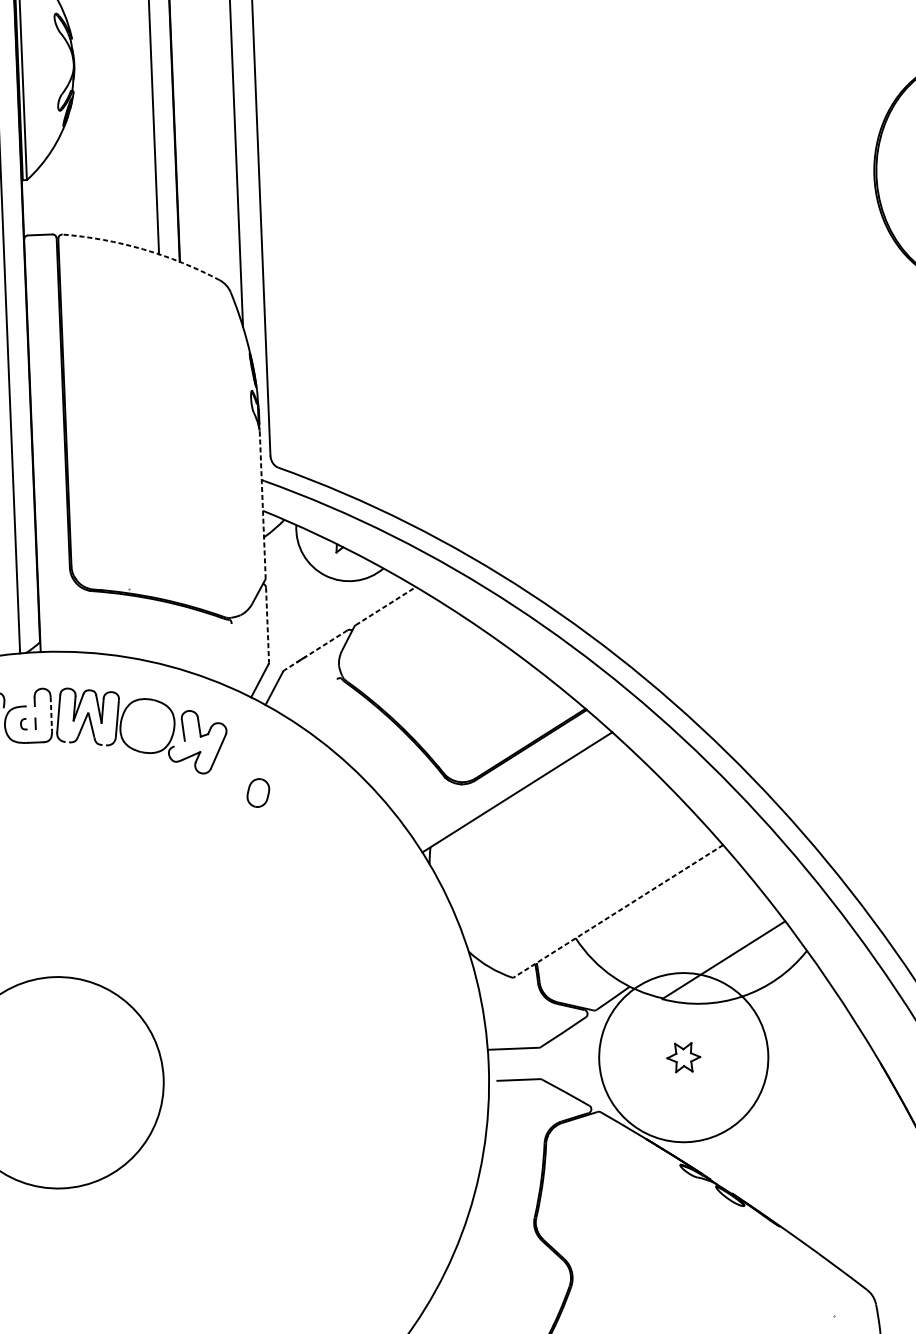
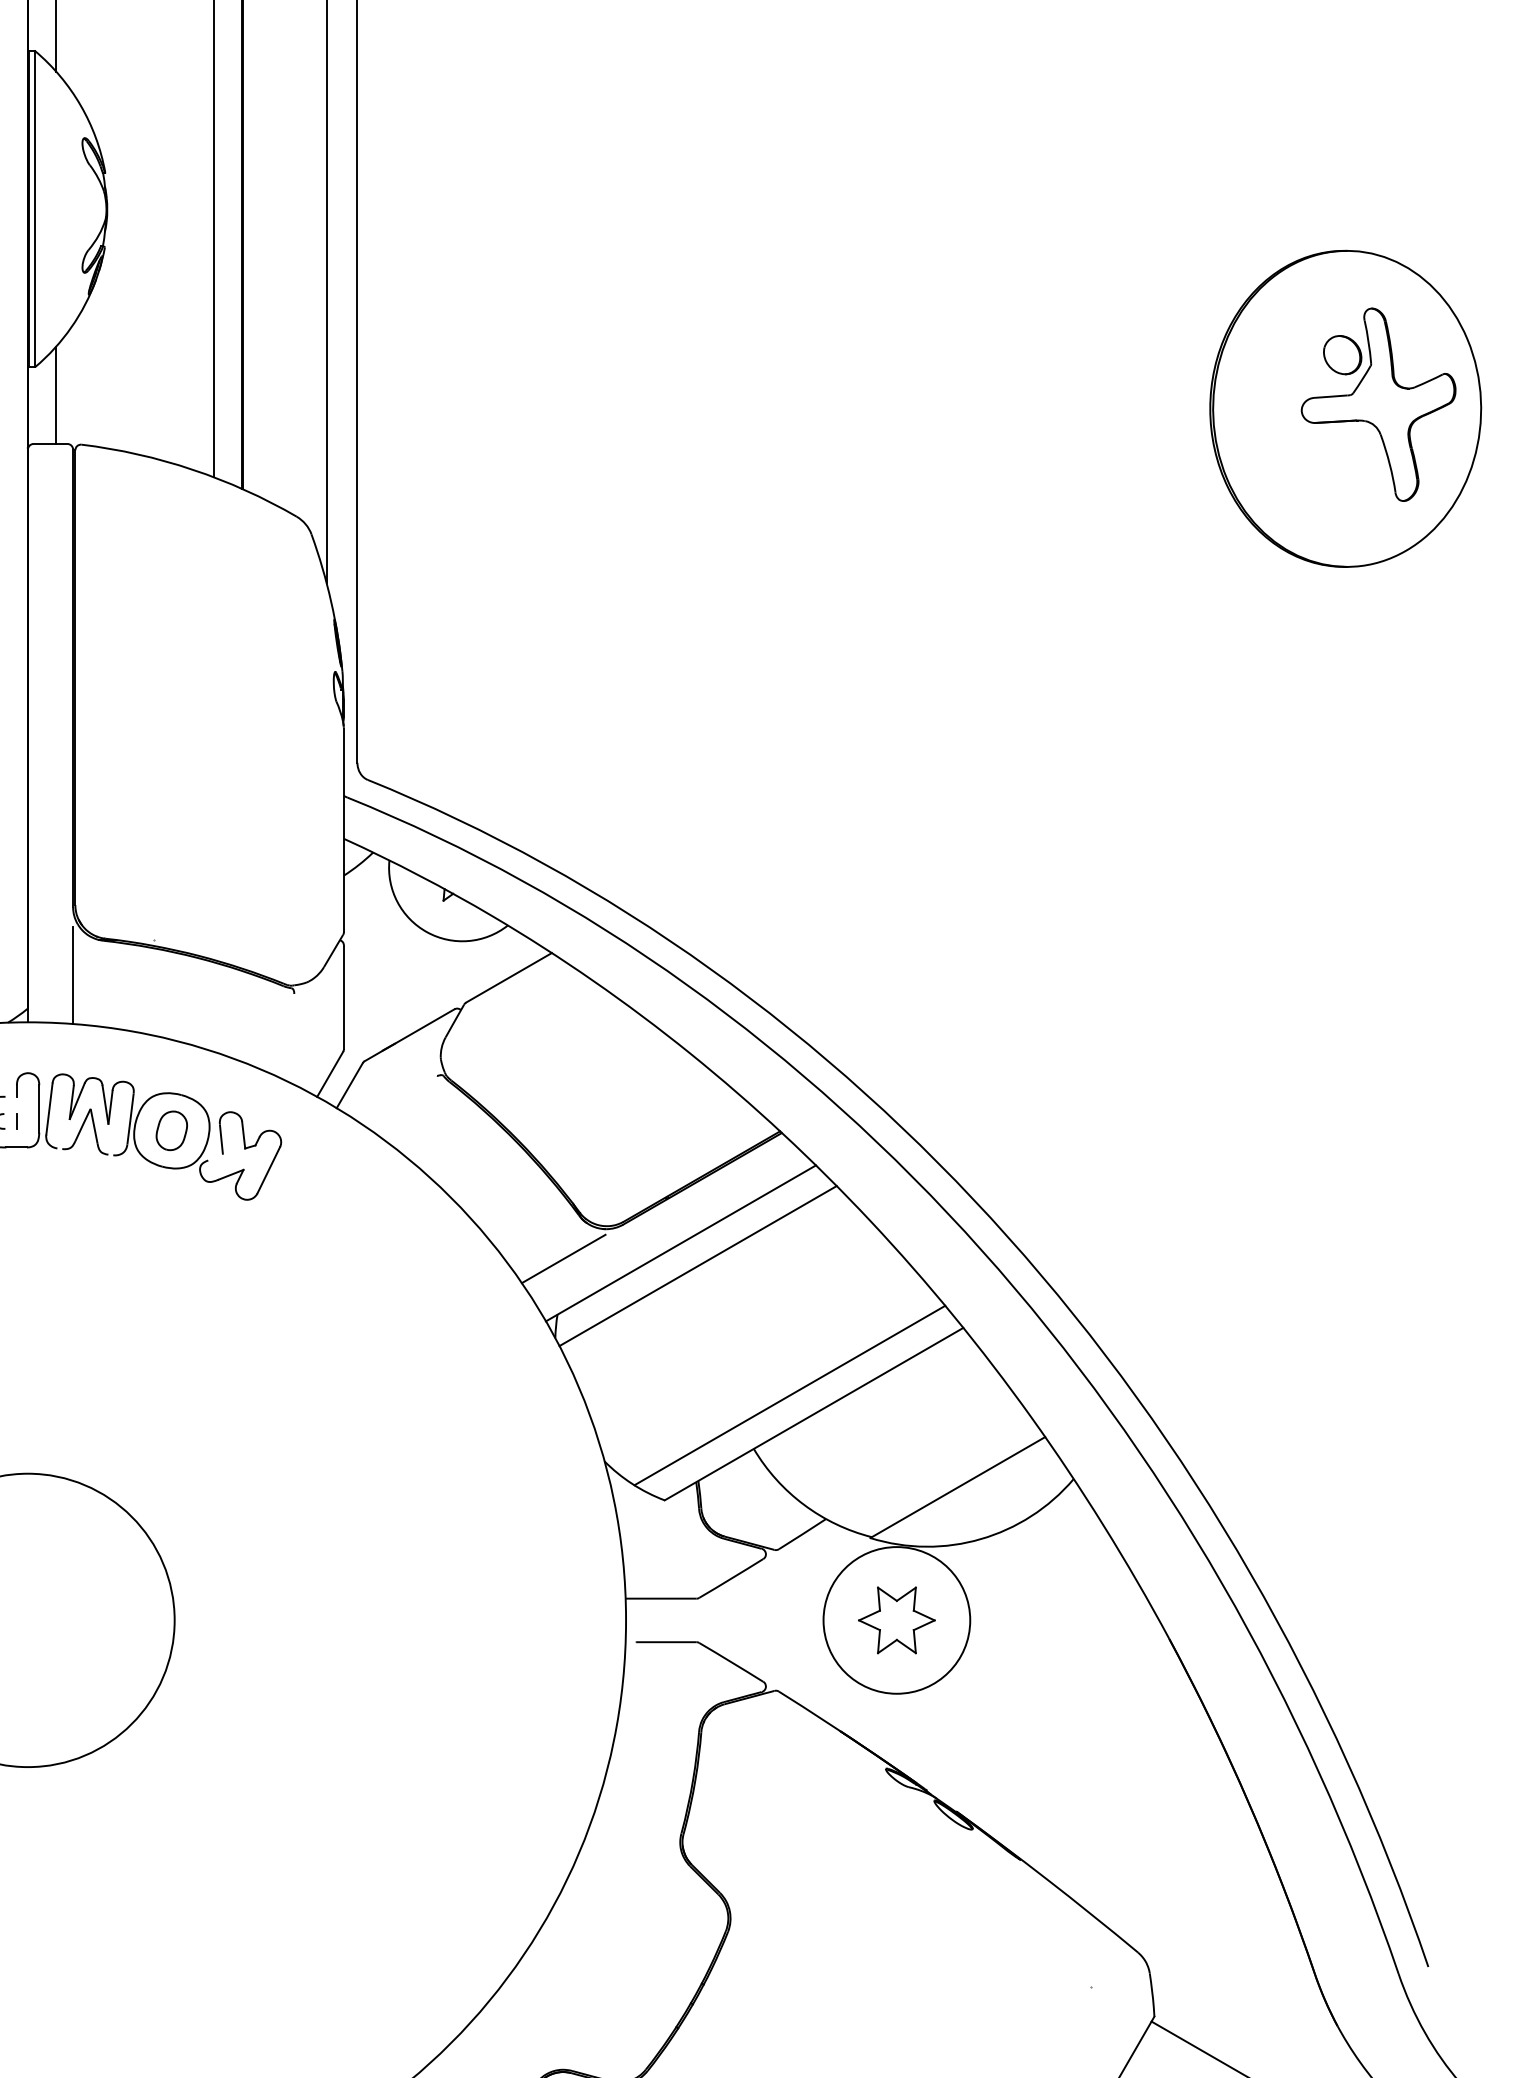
line: (43, 199) -> (56, 394), added
arc: (143, 249) -> (192, 469), dashed -> solid
line: (262, 504) -> (343, 830), dashed -> solid
line: (386, 605) -> (509, 977), dashed -> solid
line: (72, 617) -> (73, 975), added
line: (267, 625) -> (343, 997), dashed -> solid
line: (315, 650) -> (409, 1035), dashed -> solid
line: (51, 713) -> (39, 1108), dashed -> solid
part: (258, 792) -> (171, 1130), moved
line: (433, 806) -> (563, 1258), added
line: (529, 808) -> (697, 1266), added
line: (599, 898) -> (789, 1395), added
line: (617, 911) -> (813, 1414), dashed -> solid
circle: (683, 1057) -> (896, 1620), size x0.62
part: (683, 1057) -> (896, 1620), size x1.67

